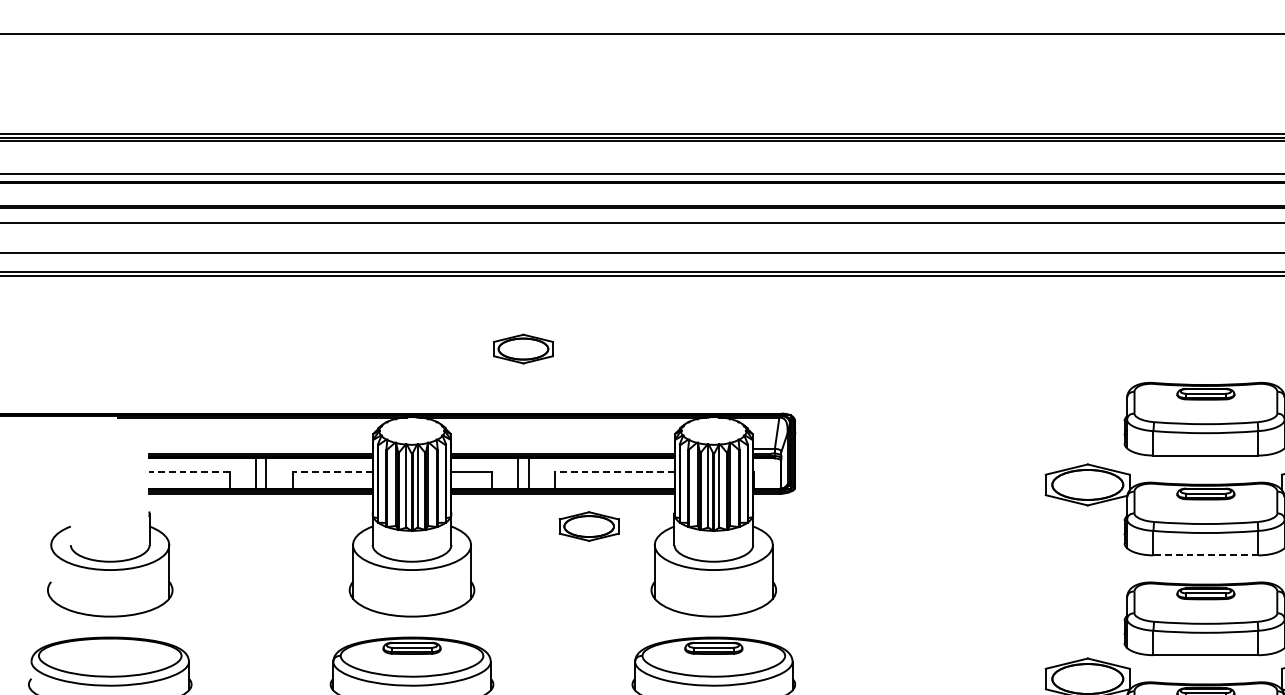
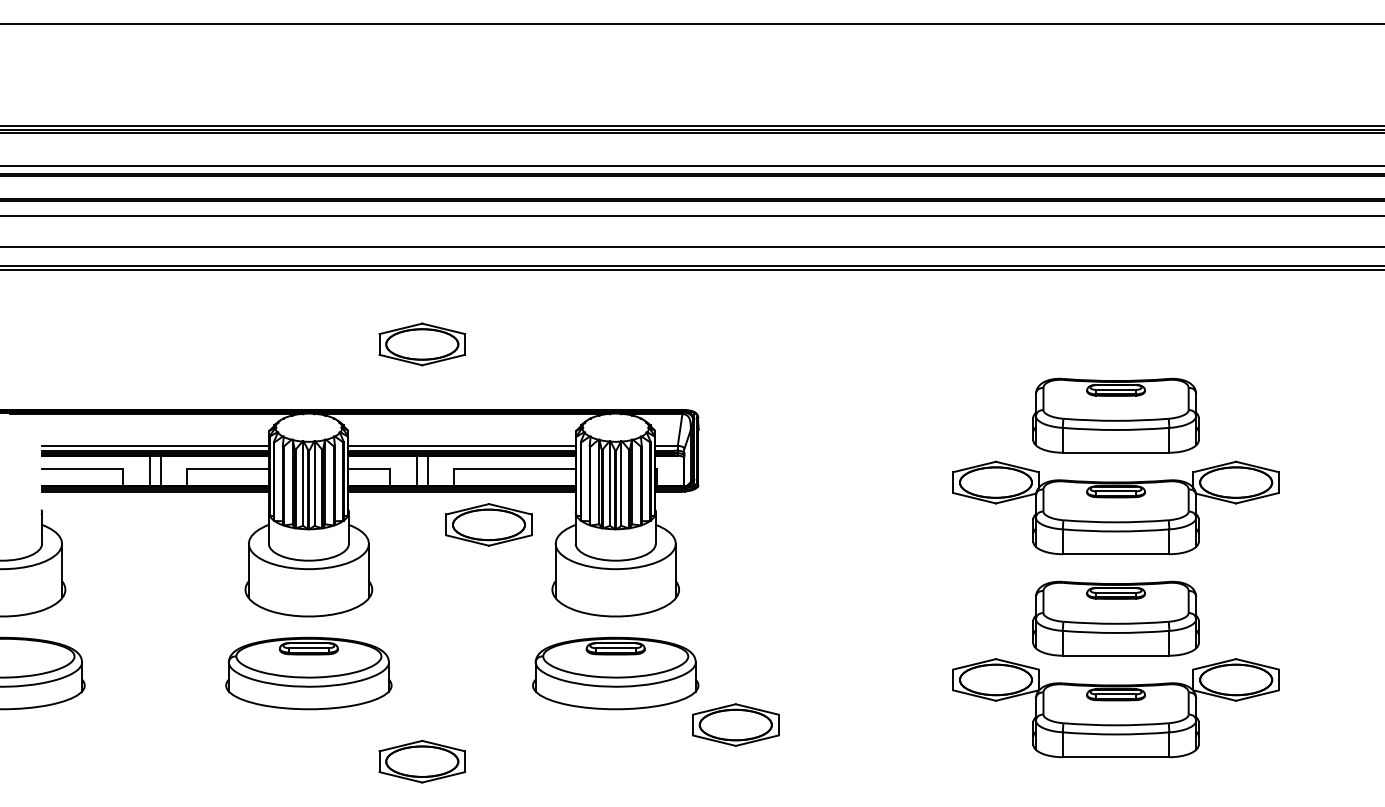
part: (522, 349) -> (421, 344), size x1.43
line: (261, 448) -> (155, 445), added
line: (563, 448) -> (462, 445), added
line: (189, 472) -> (82, 469), dashed -> solid
line: (332, 472) -> (228, 469), dashed -> solid
line: (614, 472) -> (514, 469), dashed -> solid
part: (588, 526) -> (488, 524), size x1.43
line: (1205, 555) -> (1115, 554), dashed -> solid

